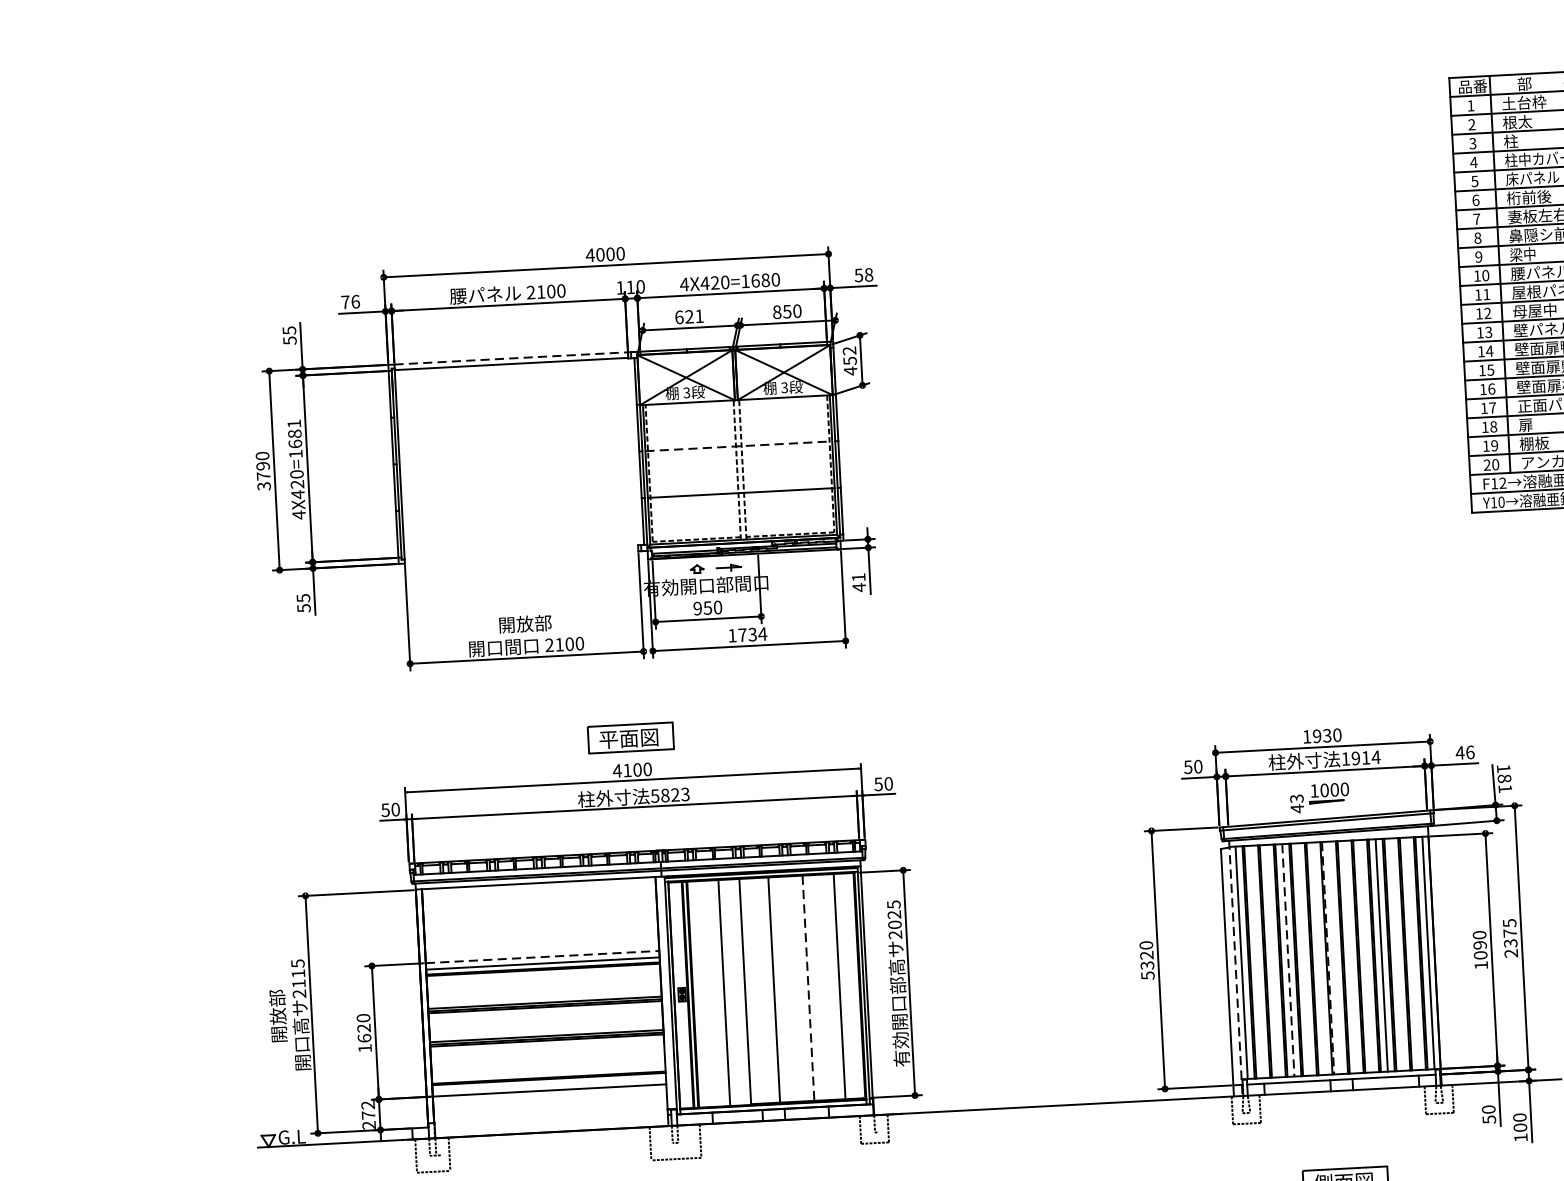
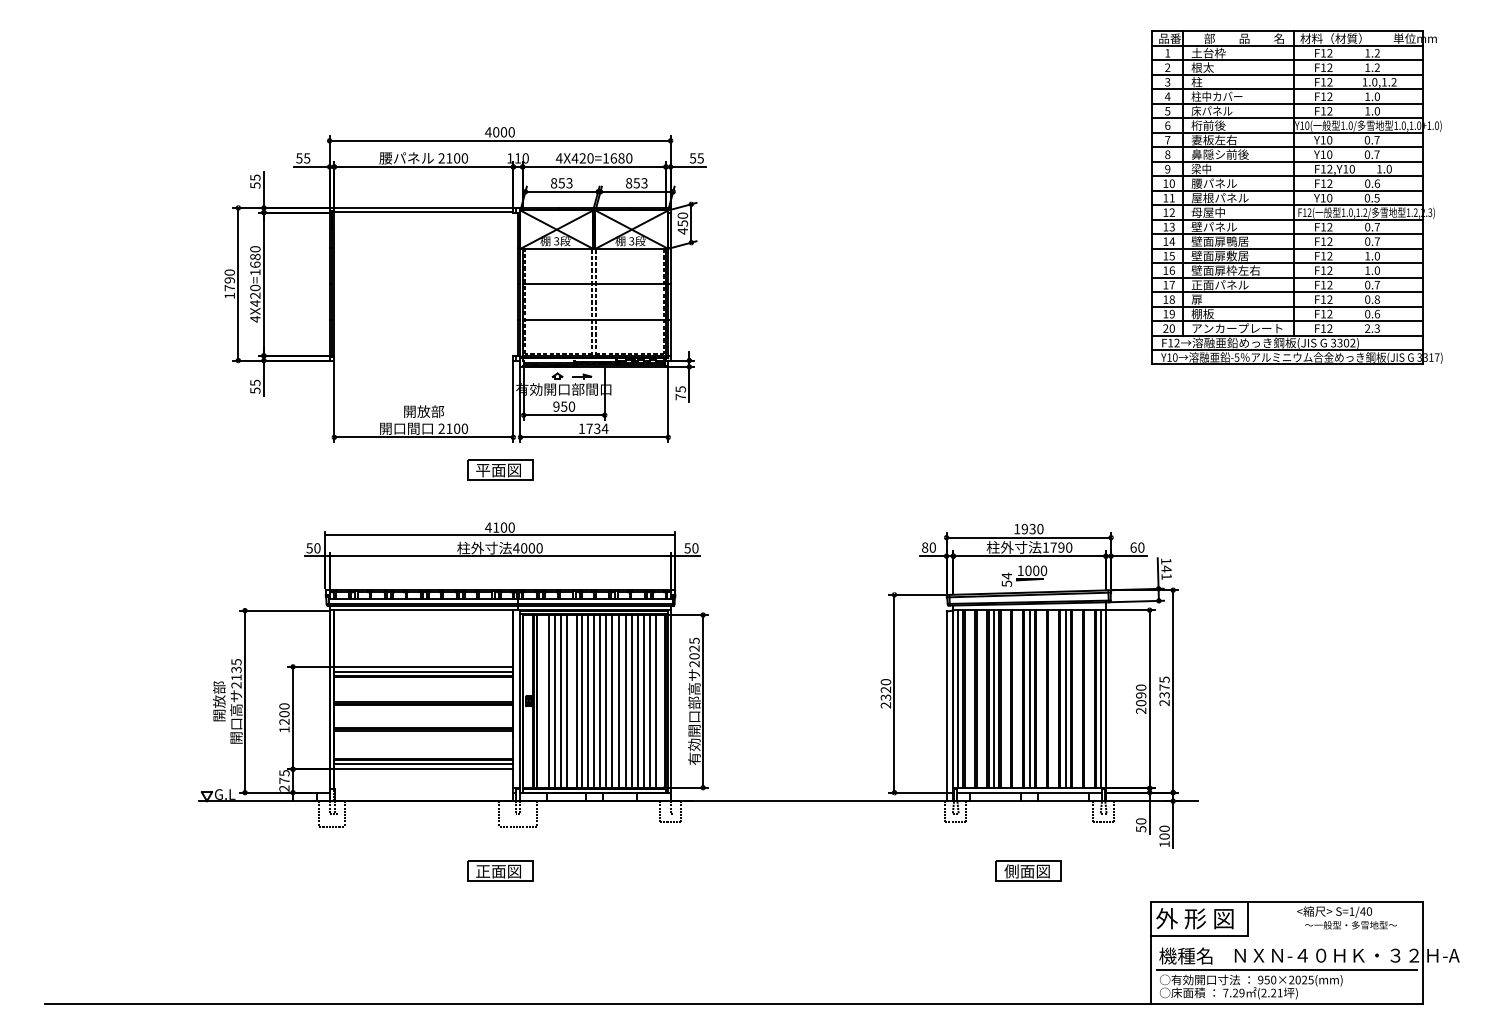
text: (868, 275) -> (700, 158), 58 -> 55
text: (350, 302) -> (303, 158), 76 -> 55
text: (797, 311) -> (644, 183), 850 -> 853
text: (689, 317) -> (561, 183), 621 -> 853
text: (849, 350) -> (682, 215), 452 -> 450
line: (510, 357) -> (423, 207), dashed -> solid
text: (294, 424) -> (255, 249), 4X420=1681 -> 4X420=1680
line: (739, 446) -> (594, 284), dashed -> solid
text: (263, 485) -> (229, 295), 3790 -> 1790
text: (858, 582) -> (680, 393), 41 -> 75
part: (631, 737) -> (500, 469), moved
text: (1465, 752) -> (1137, 547), 46 -> 60
text: (1366, 757) -> (1061, 547), 1914 -> 1790
text: (1187, 767) -> (924, 547), 50 -> 80
text: (1504, 777) -> (1166, 568), 181 -> 141
text: (669, 795) -> (527, 548), 5823 -> 4000
text: (1296, 803) -> (1006, 579), 43 -> 54
line: (542, 956) -> (423, 666), dashed -> solid
line: (1328, 958) -> (1024, 699), dashed -> solid
line: (1334, 958) -> (1029, 699), added
line: (1287, 960) -> (993, 699), dashed -> solid
text: (1481, 964) -> (1141, 710), 1090 -> 2090
line: (1235, 968) -> (953, 703), dashed -> solid
text: (298, 973) -> (236, 669), 2115 -> 2135
text: (1147, 975) -> (885, 705), 5320 -> 2320
line: (847, 986) -> (655, 701), added
line: (823, 987) -> (637, 701), added
line: (831, 987) -> (643, 701), added
line: (800, 988) -> (619, 701), added
line: (807, 988) -> (625, 701), dashed -> solid
line: (815, 988) -> (631, 701), added
line: (781, 989) -> (605, 701), added
line: (789, 989) -> (611, 701), added
line: (766, 990) -> (593, 701), added
line: (750, 991) -> (581, 701), added
line: (758, 991) -> (587, 701), added
line: (732, 992) -> (567, 701), added
line: (708, 993) -> (549, 701), added
line: (716, 993) -> (555, 701), added
text: (364, 1033) -> (284, 718), 1620 -> 1200
line: (548, 1084) -> (423, 764), added
text: (368, 1105) -> (284, 773), 272 -> 275

